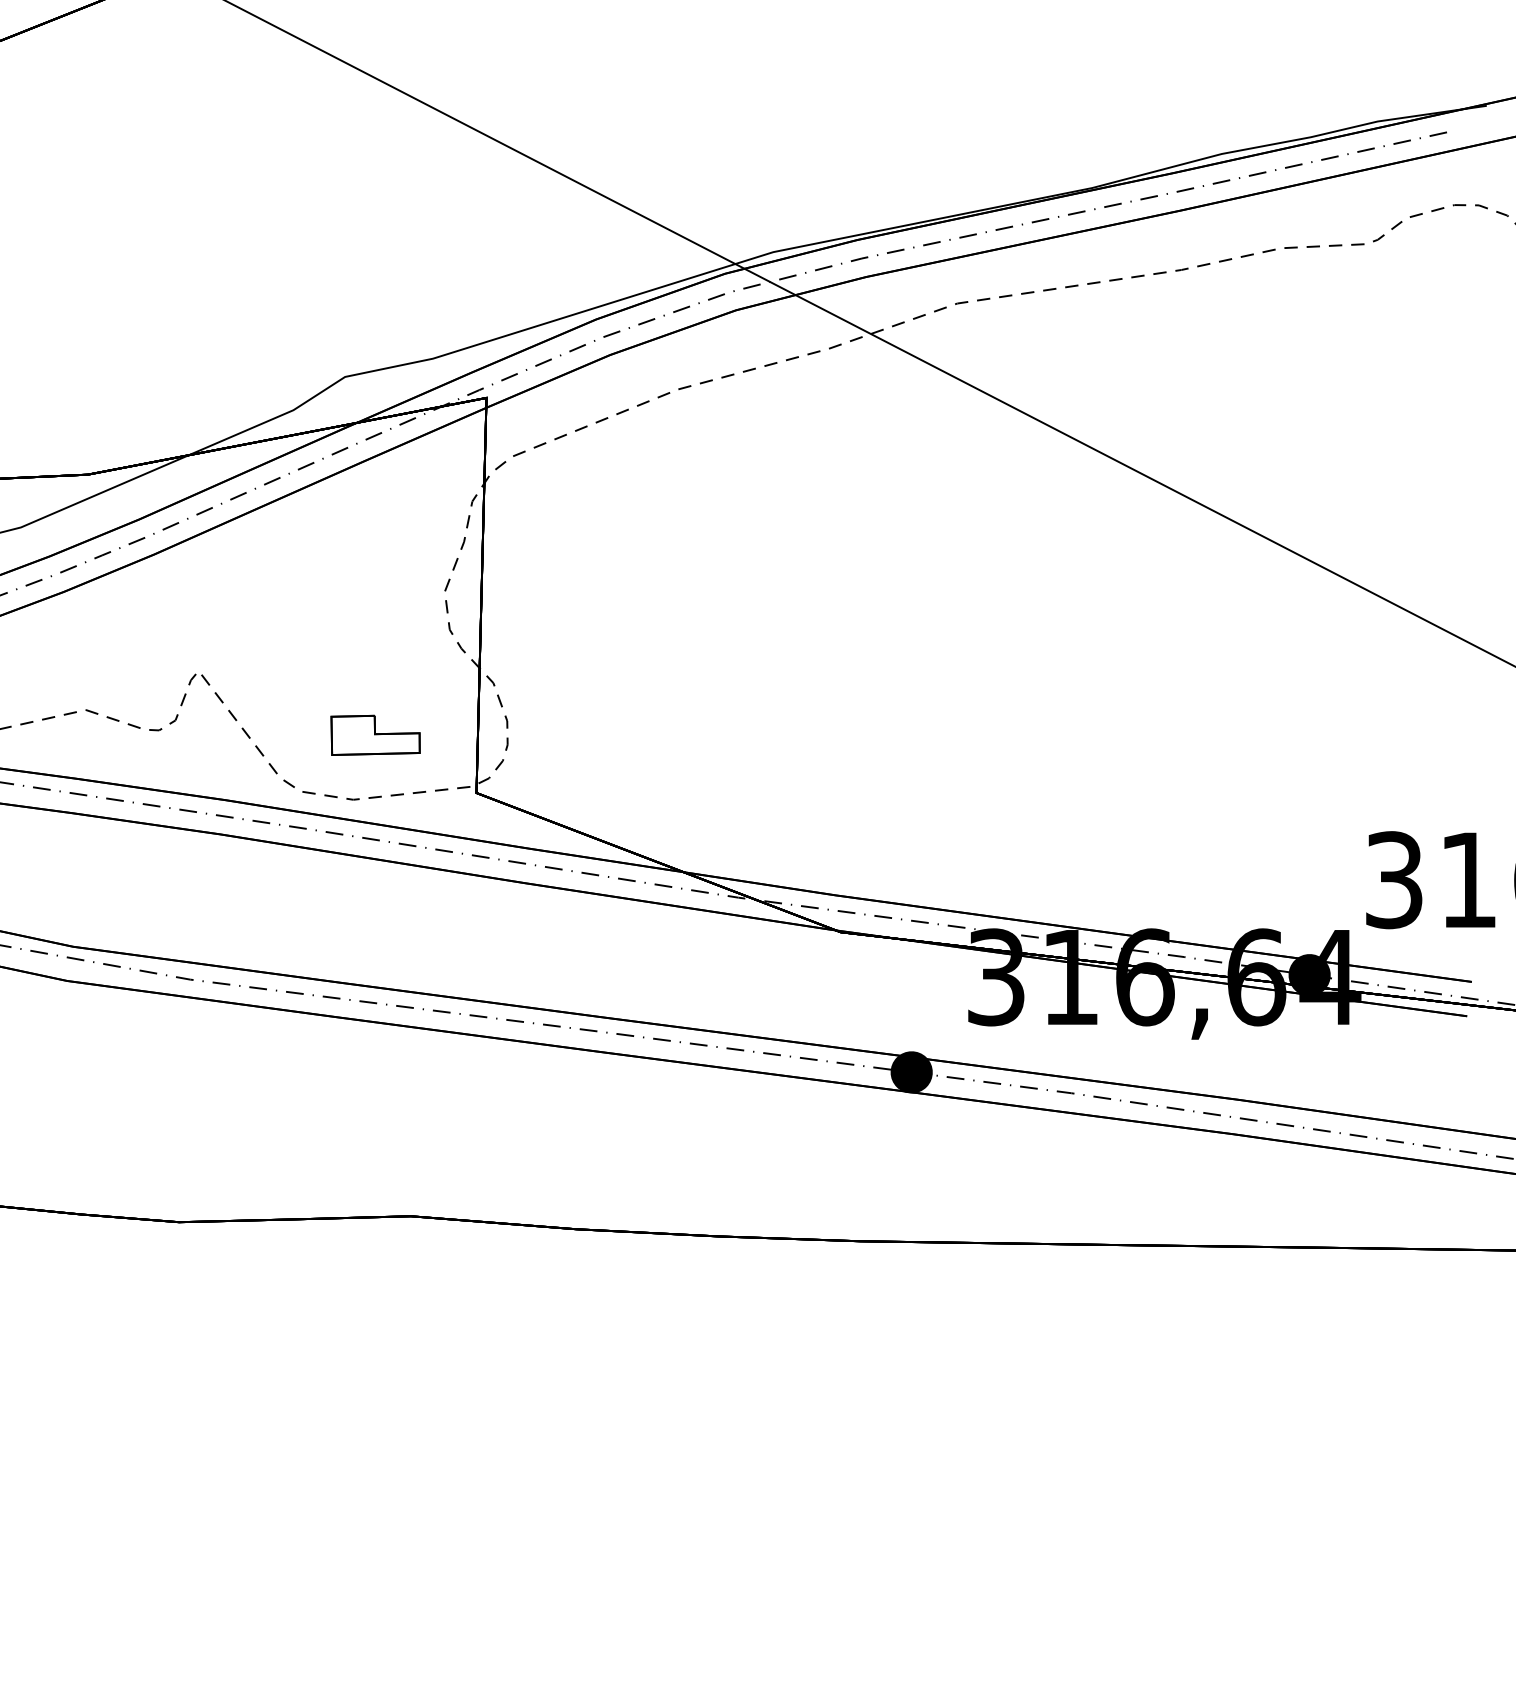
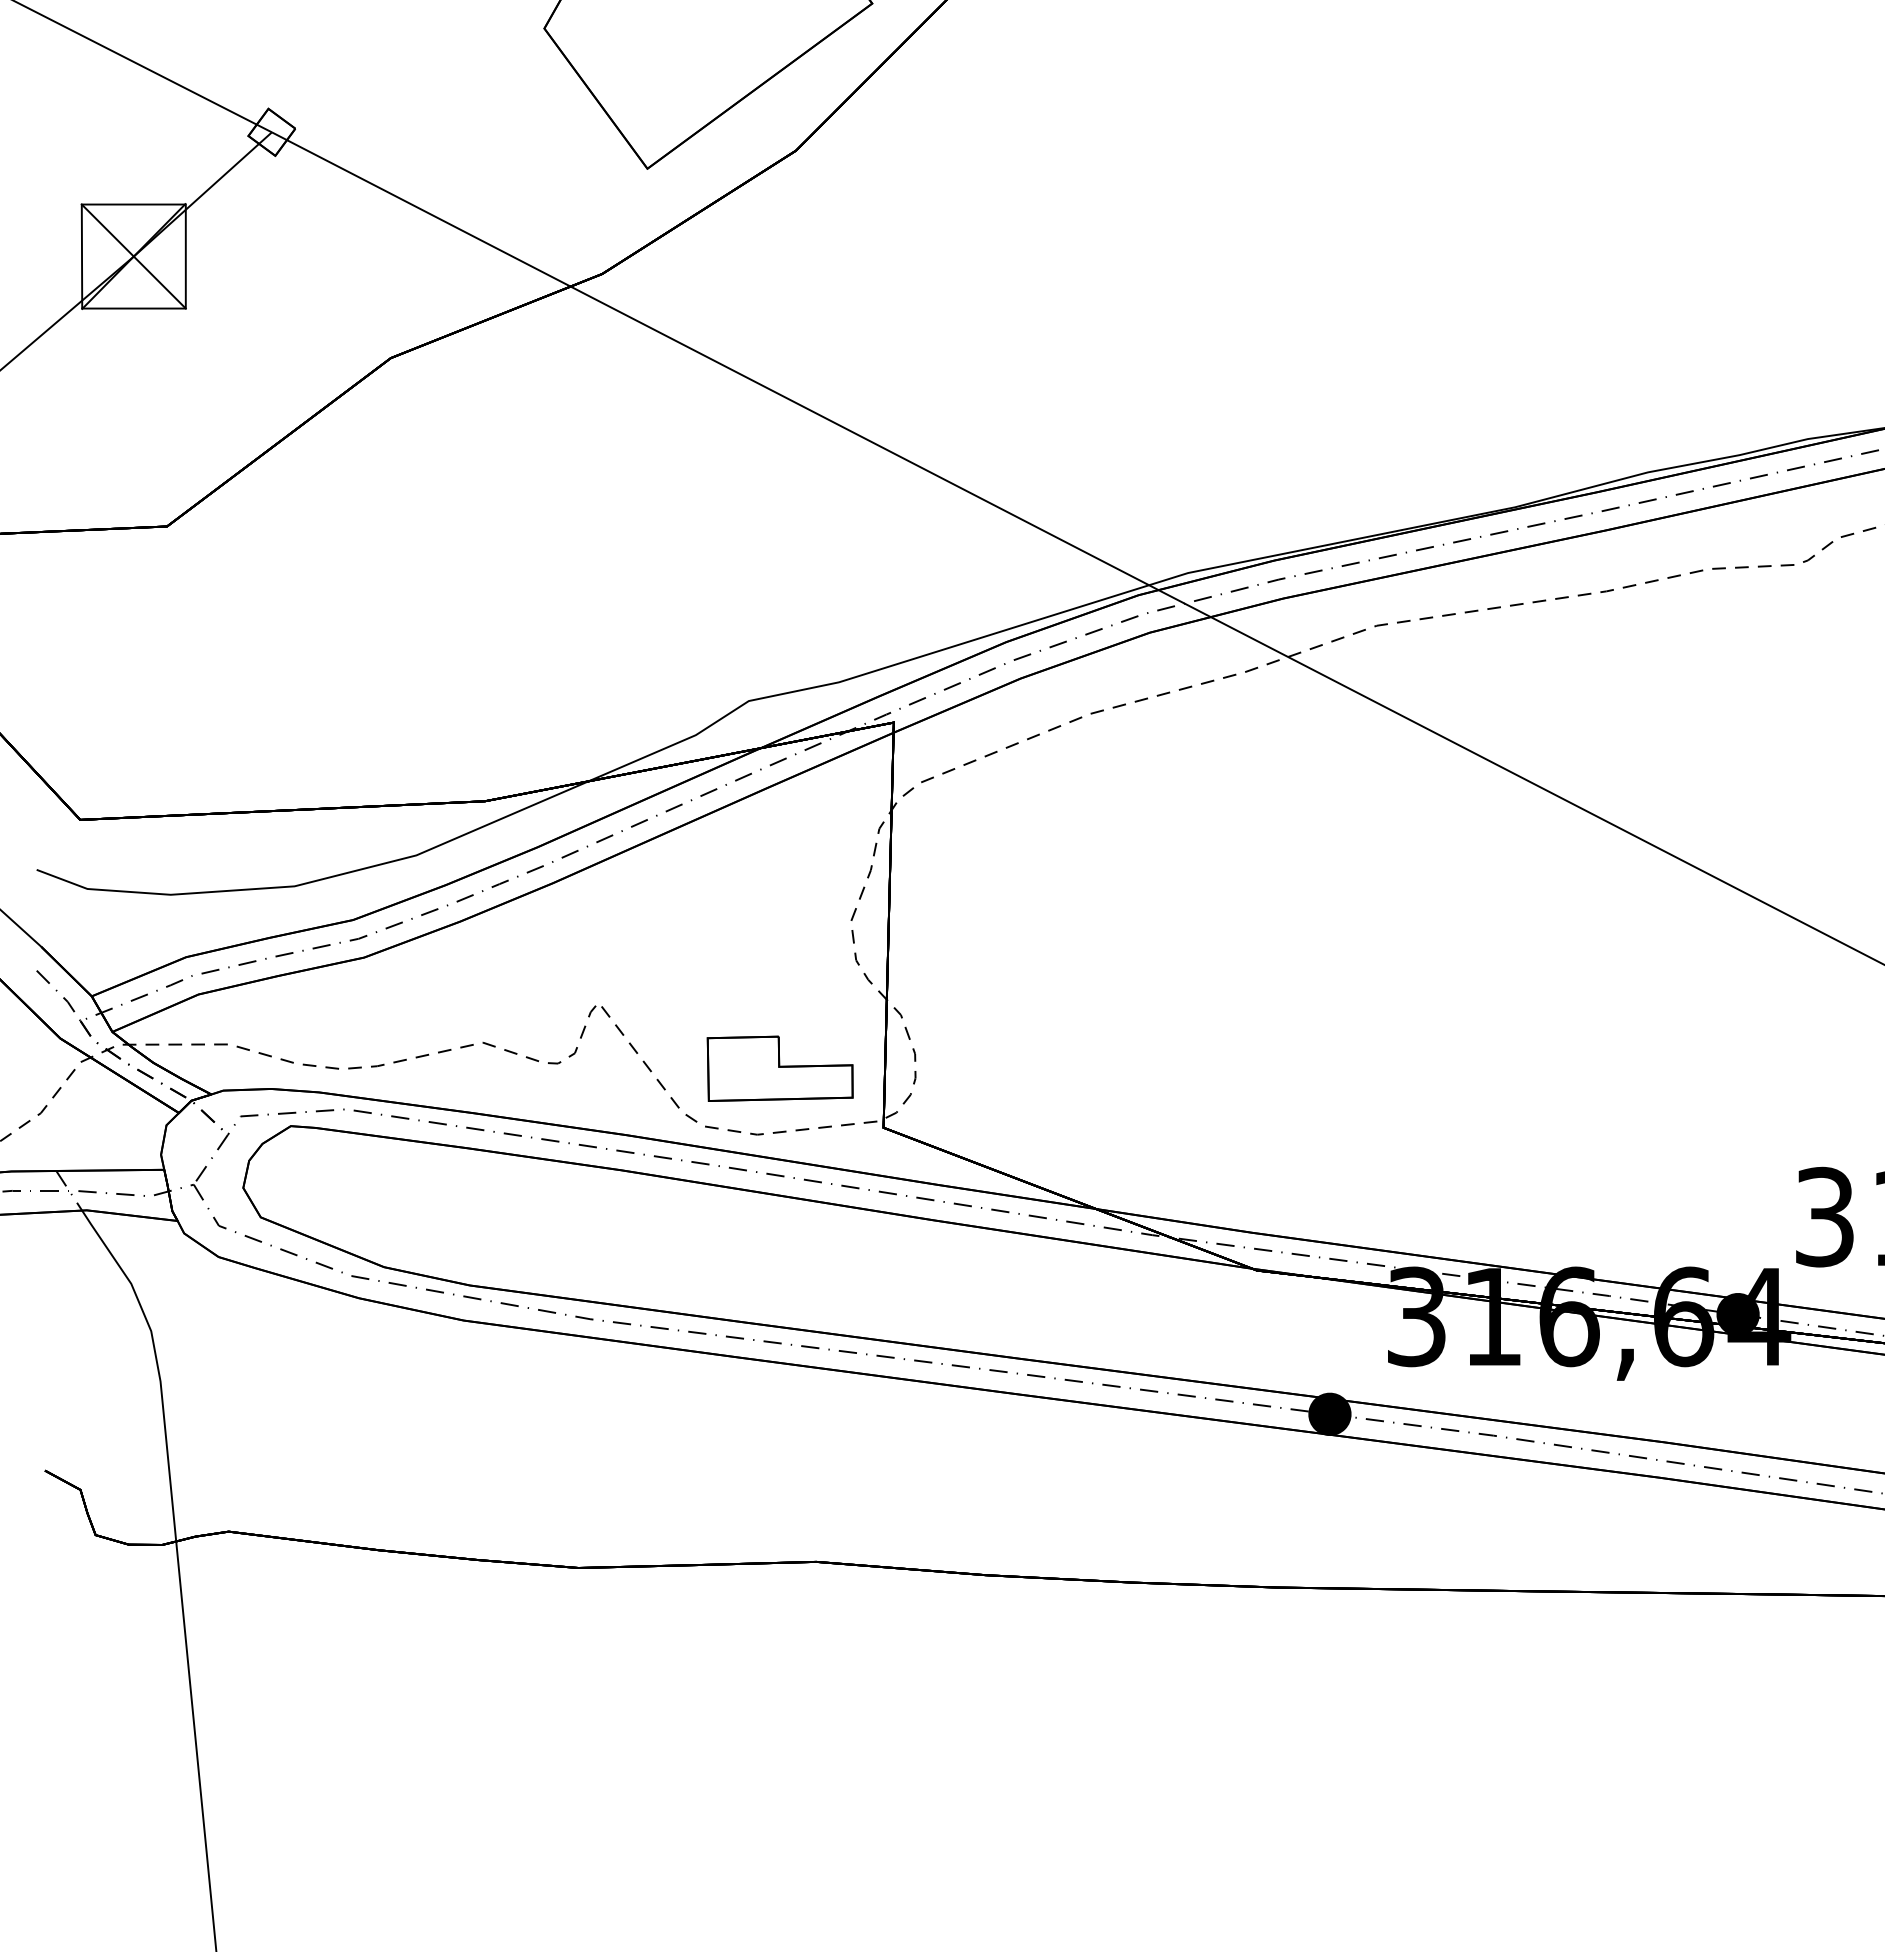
part: (375, 735) -> (779, 1068), size x1.6

